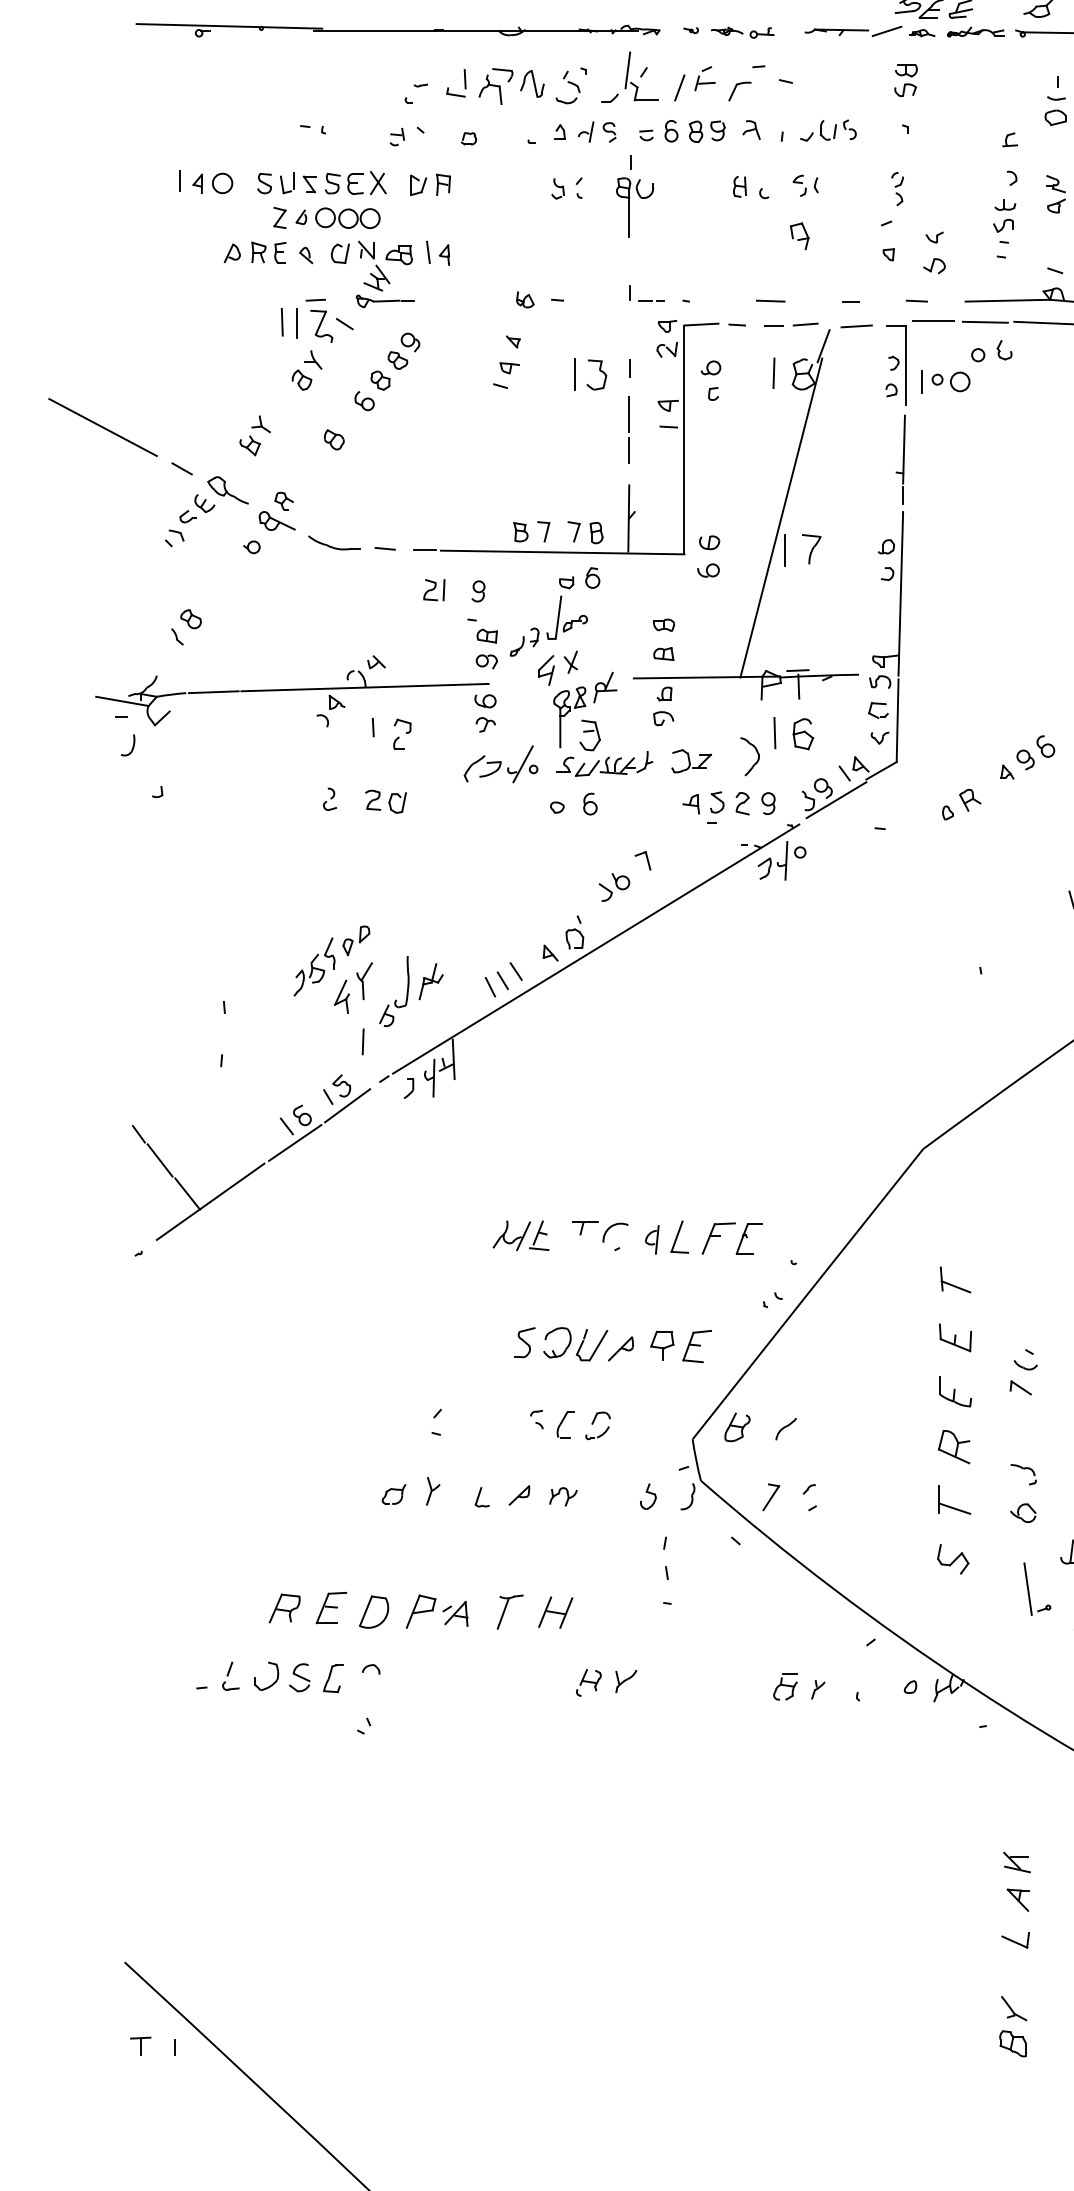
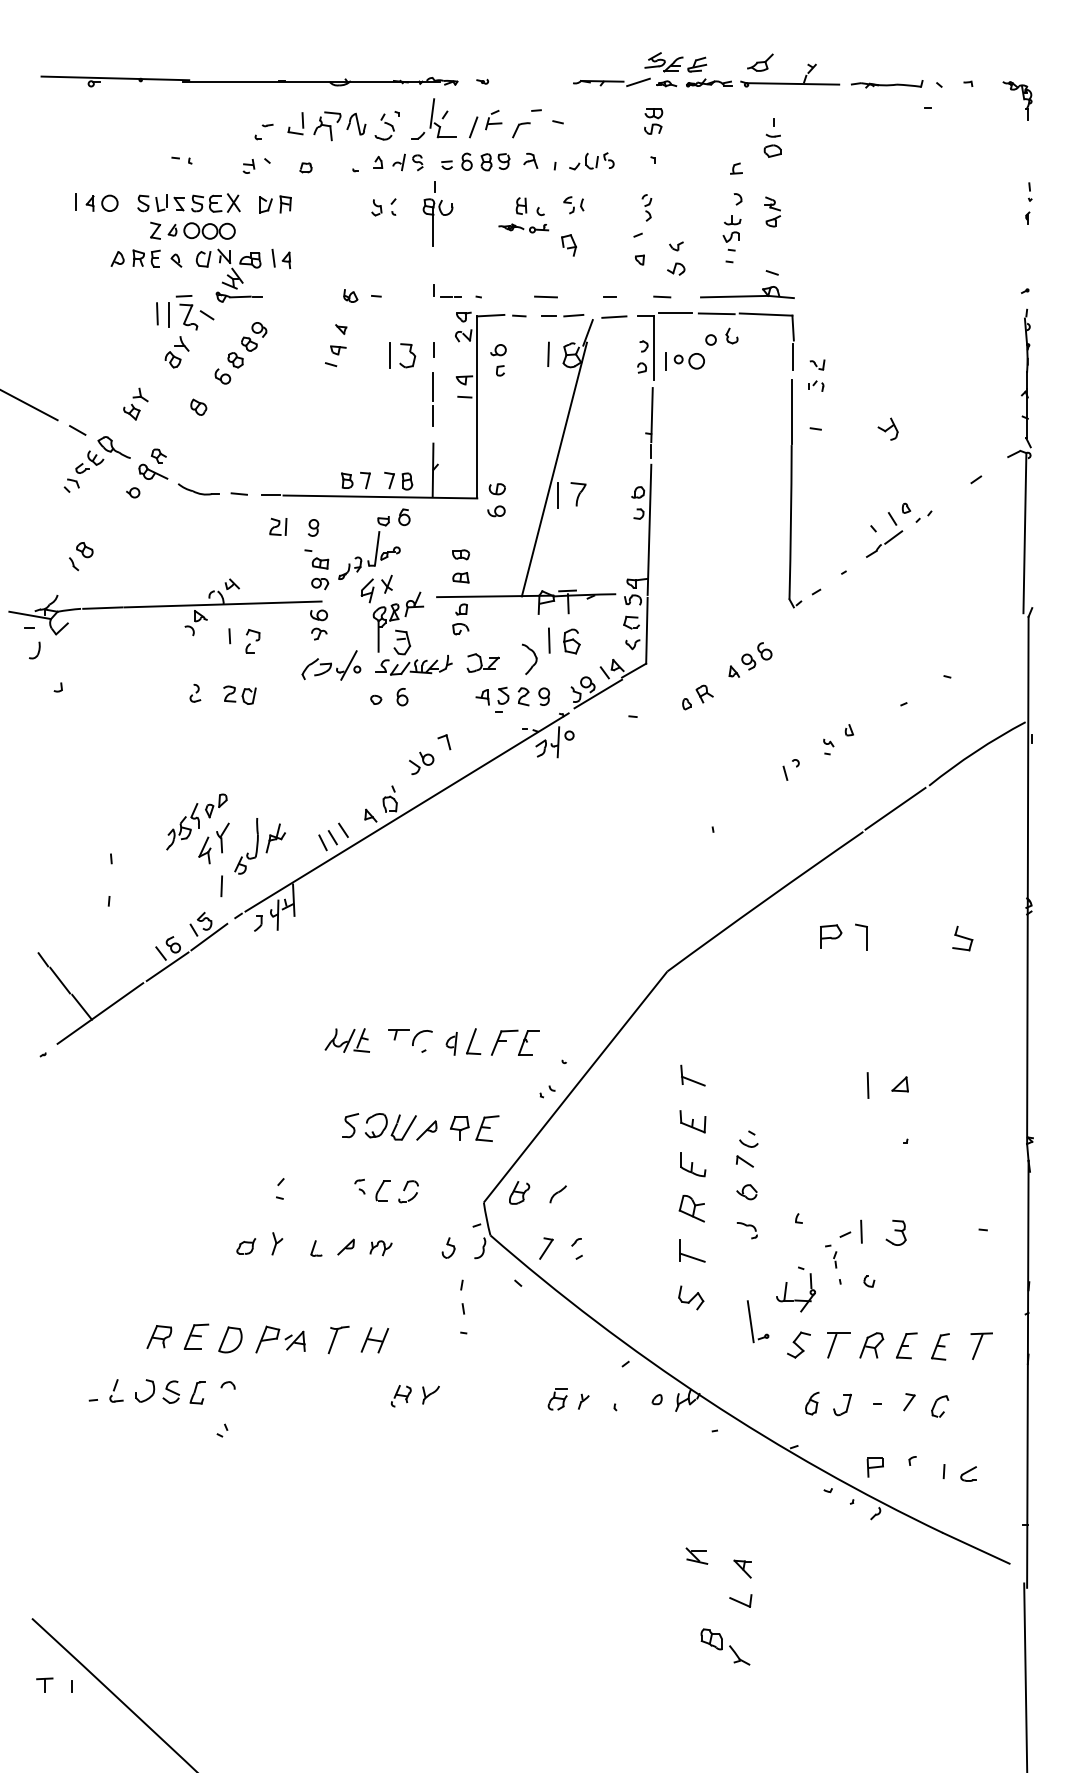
part: (742, 32) -> (523, 228), moved
part: (1022, 1513) -> (746, 1192), moved
part: (1016, 1861) -> (696, 1555), moved
part: (1012, 2043) -> (711, 1639), moved

